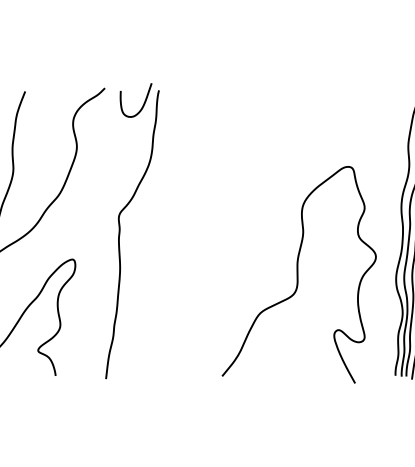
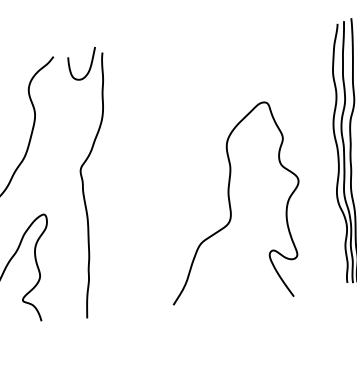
curve: (298, 274) -> (230, 204), moved

